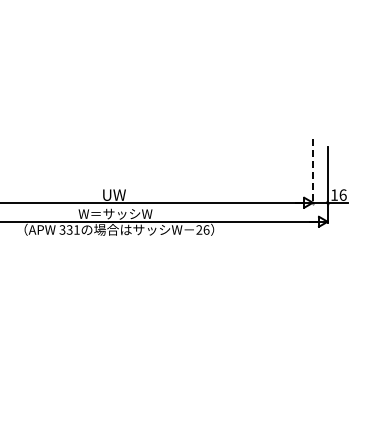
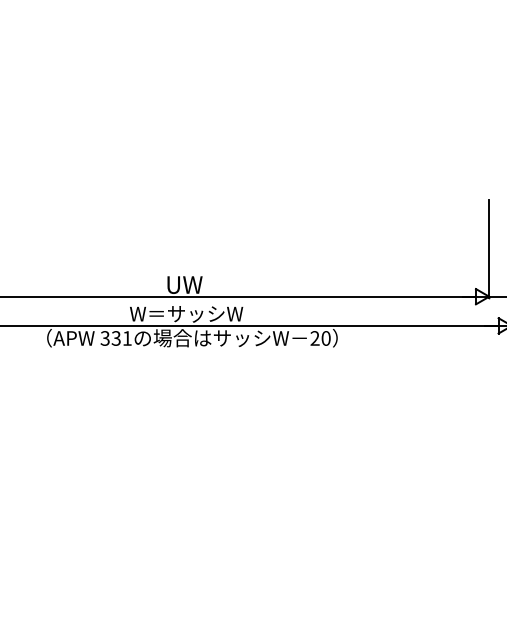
line: (312, 172) -> (488, 250), dashed -> solid
text: (206, 229) -> (326, 337), 26 -> 20

